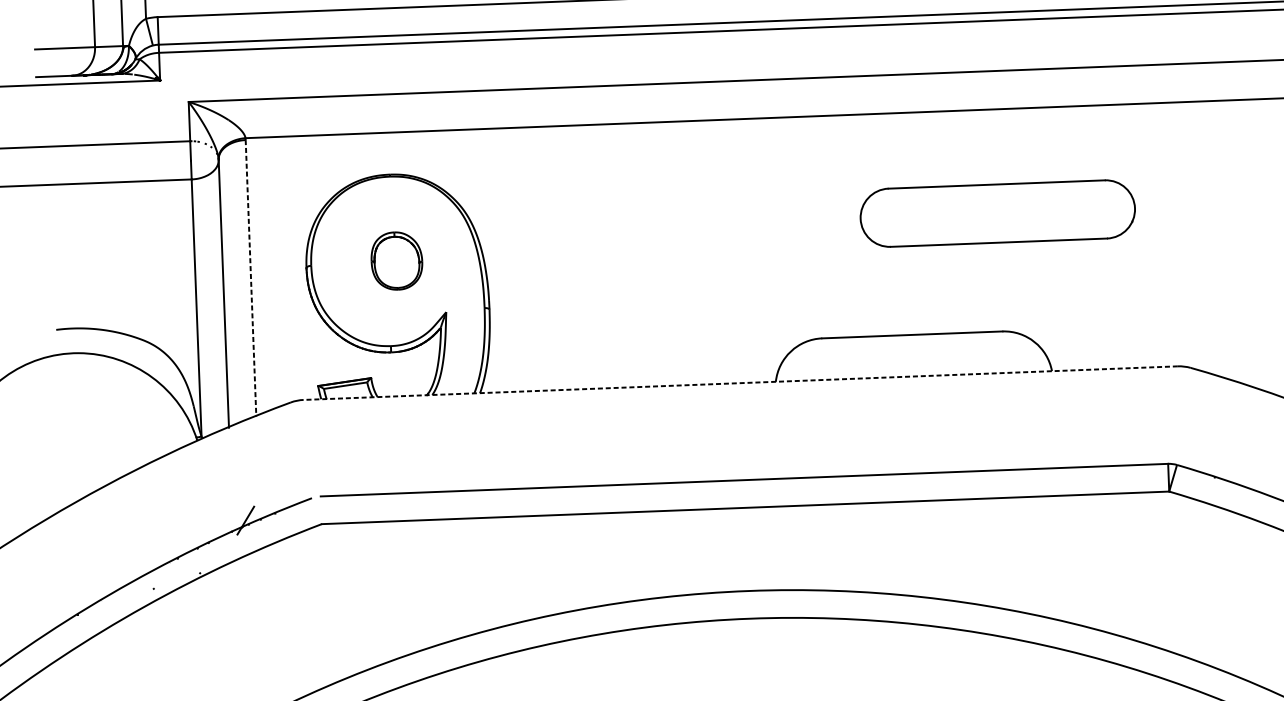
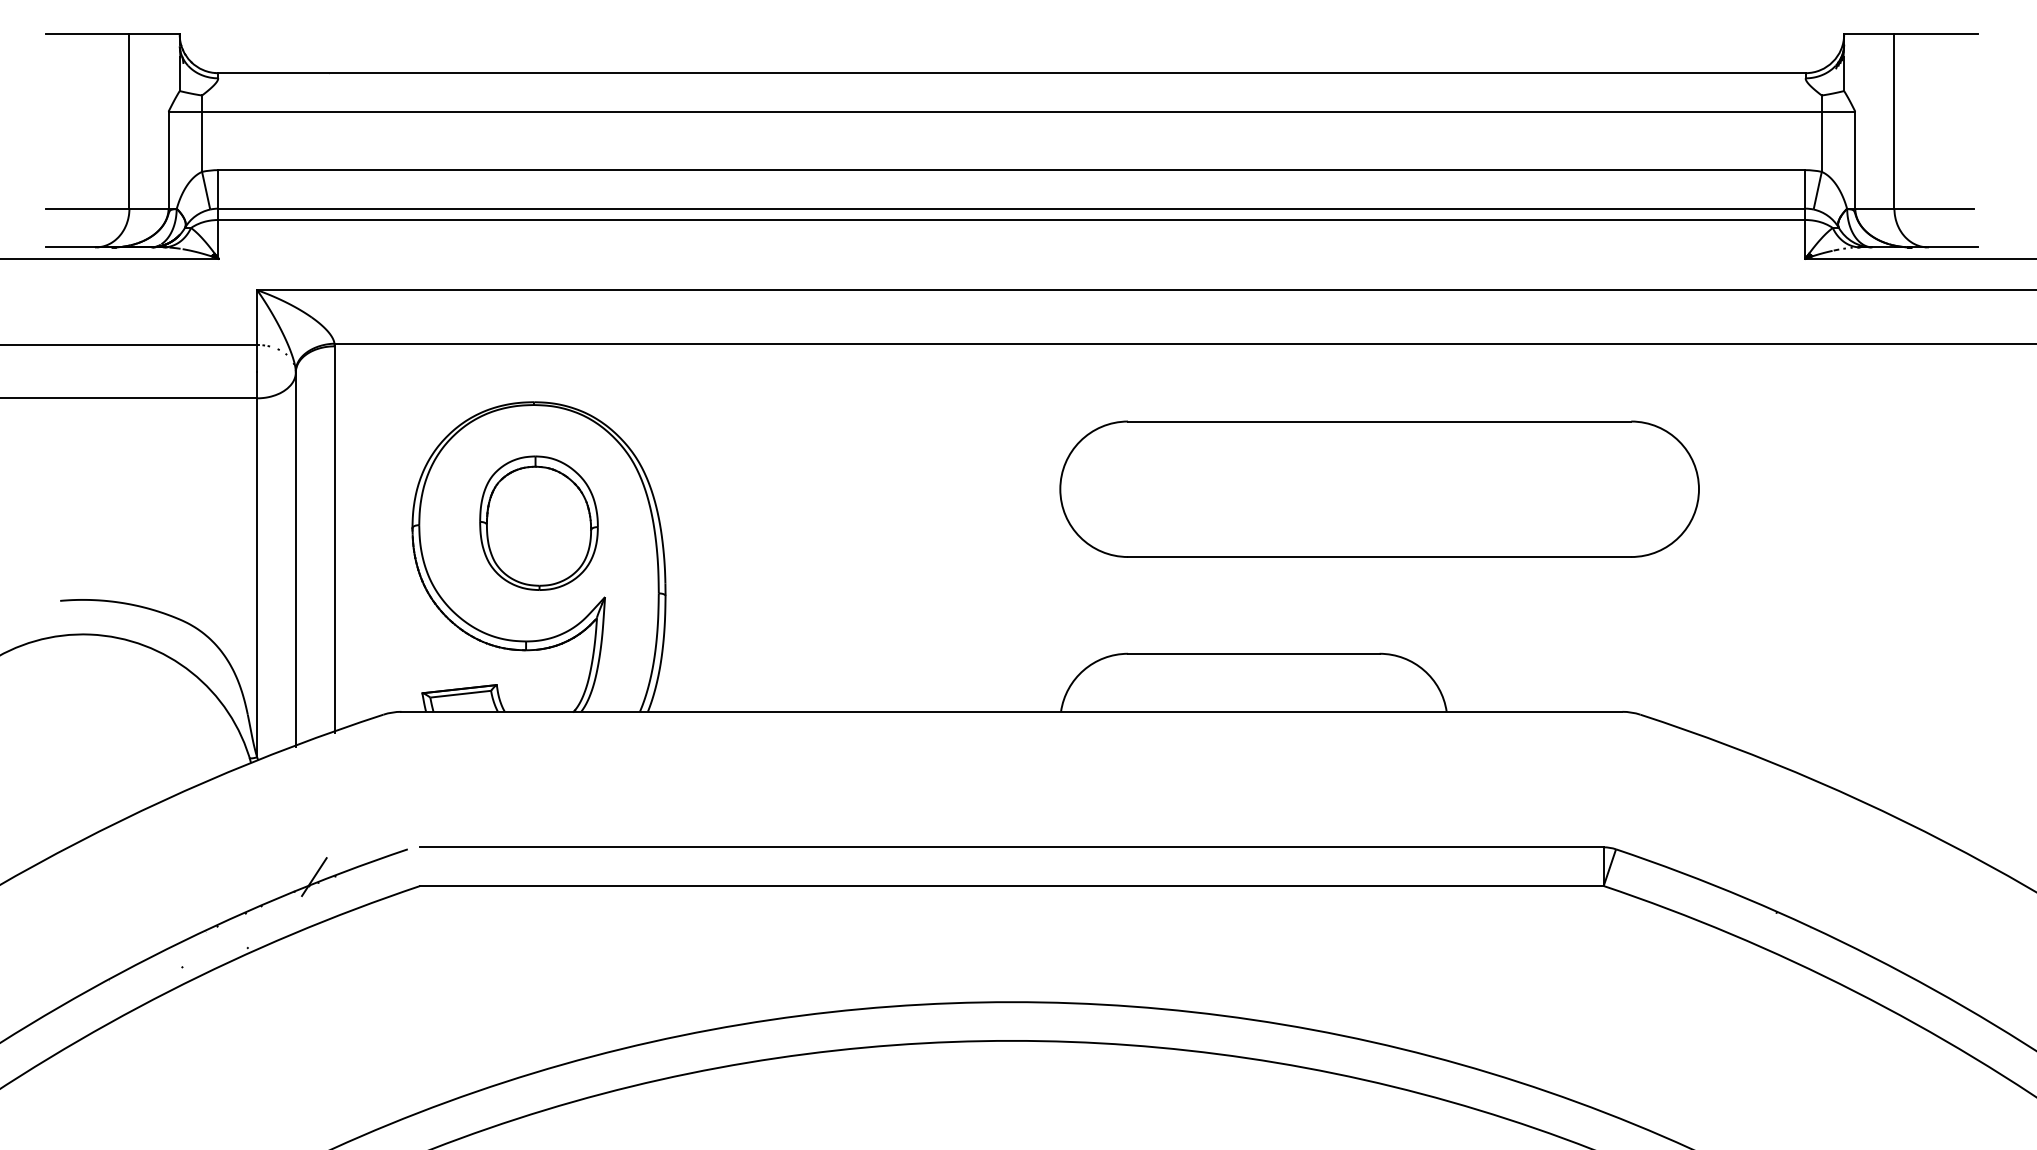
part: (997, 213) -> (1379, 488), size x1.67
part: (396, 260) -> (538, 522), size x1.67
line: (250, 278) -> (334, 539), dashed -> solid
line: (740, 382) -> (1011, 711), dashed -> solid

